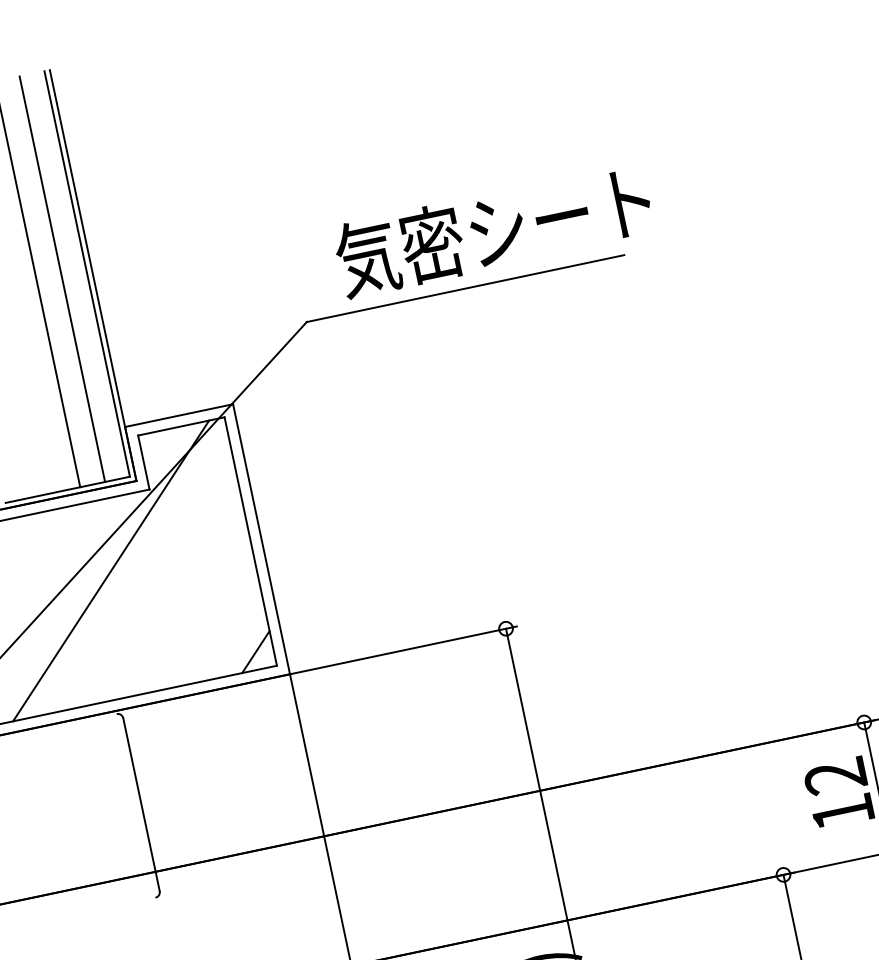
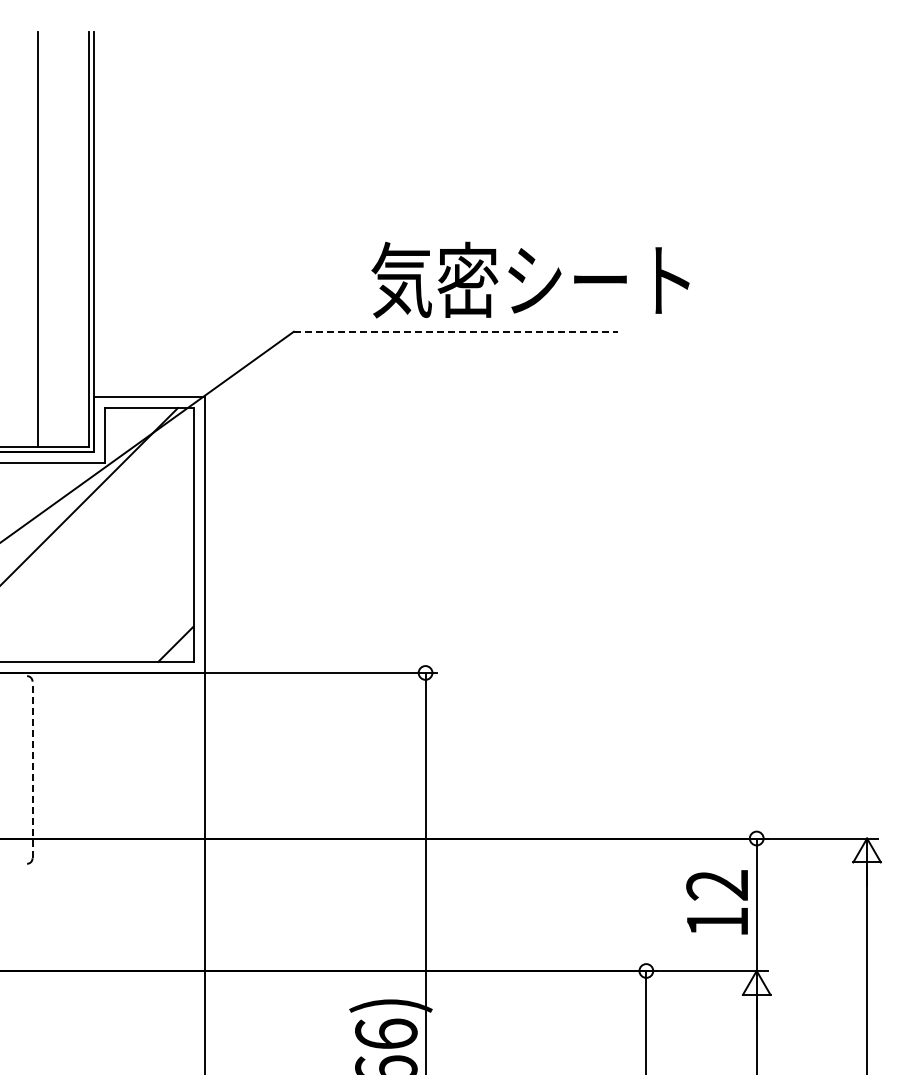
text: (493, 230) -> (530, 279), moved
line: (62, 279) -> (63, 239), removed
line: (465, 288) -> (456, 331), solid -> dashed
line: (141, 804) -> (32, 769), solid -> dashed

